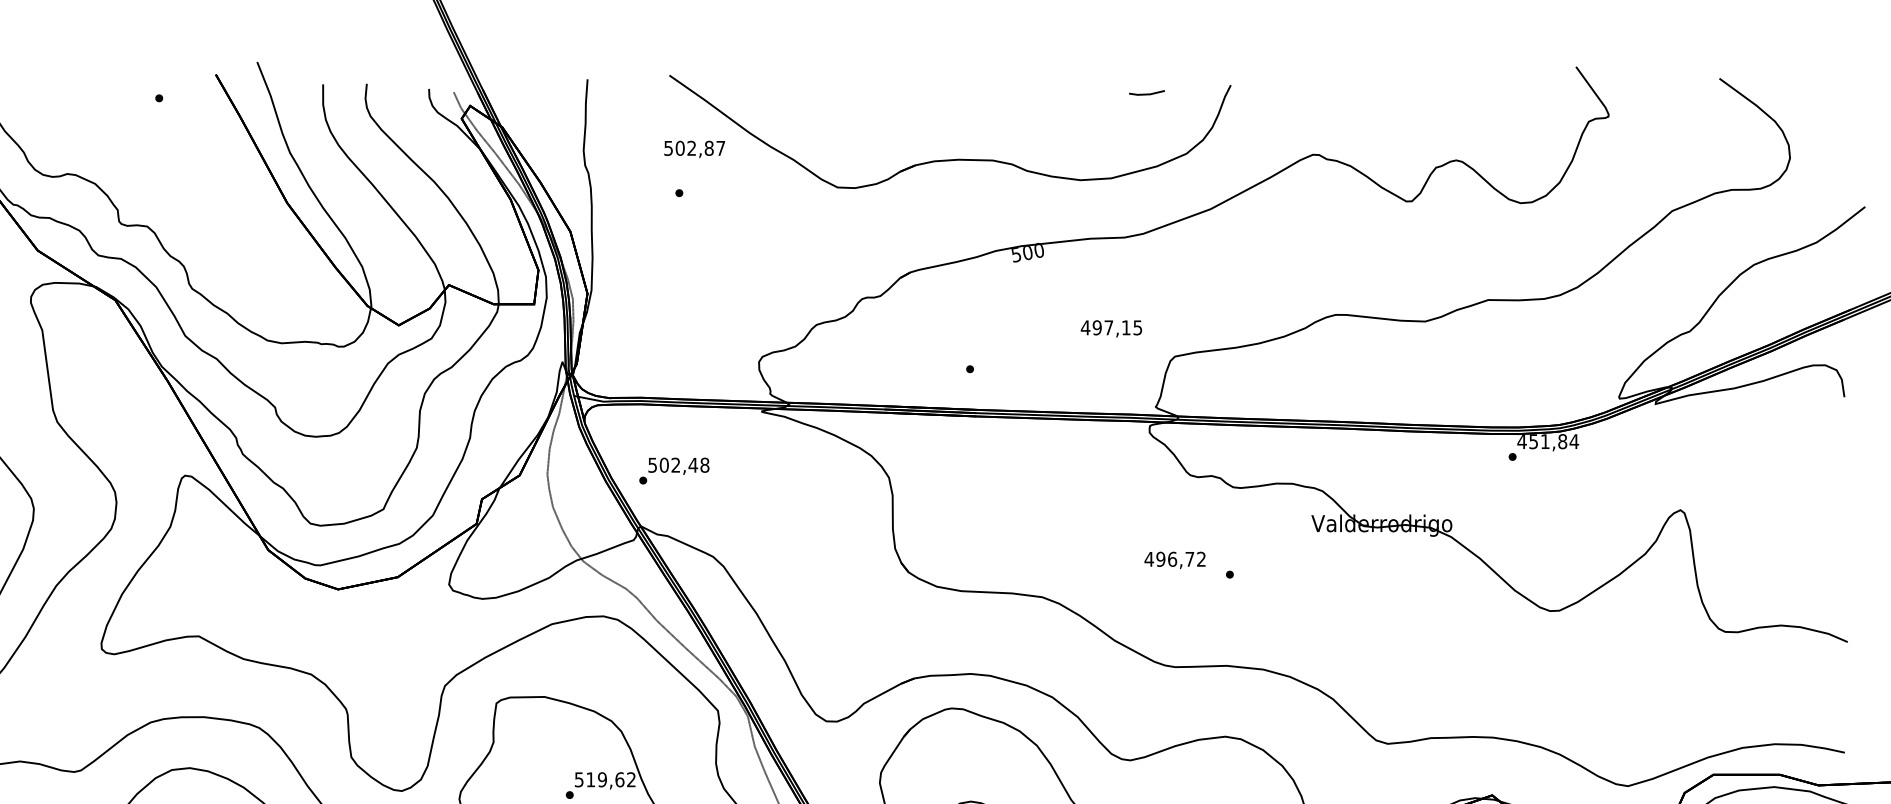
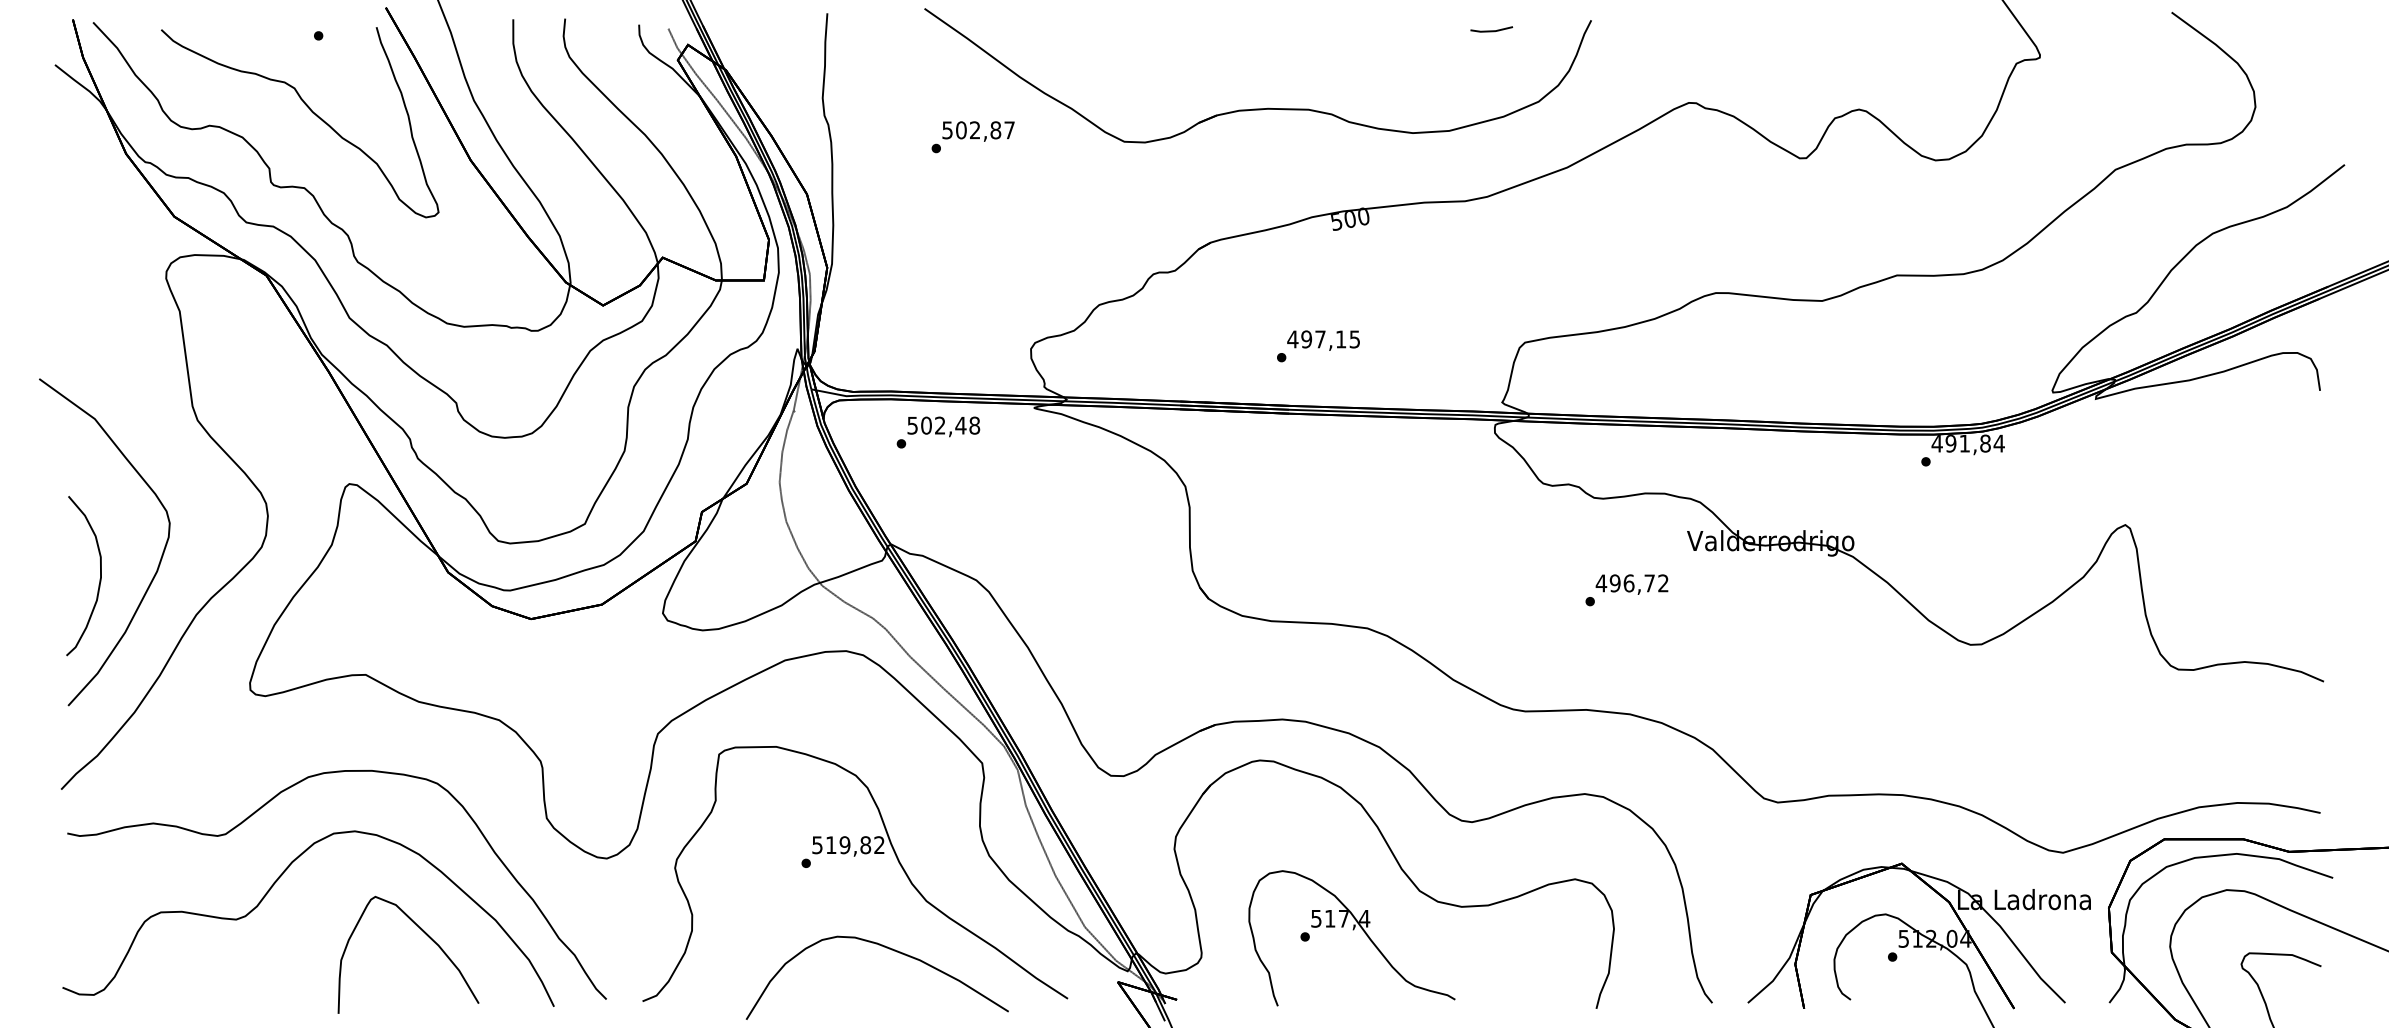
text: (694, 149) -> (978, 131), moved
curve: (153, 162) -> (311, 112), added
text: (1111, 328) -> (1323, 340), moved
text: (1533, 441) -> (1950, 443), 451,84 -> 491,84
text: (674, 471) -> (938, 432), moved
text: (1174, 560) -> (1631, 584), moved
text: (619, 780) -> (865, 845), 519,62 -> 519,82

